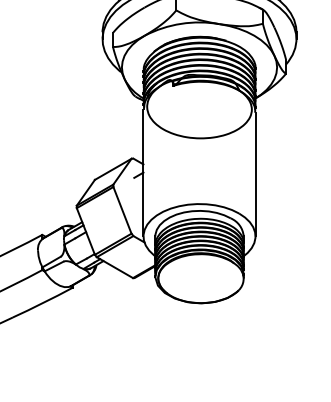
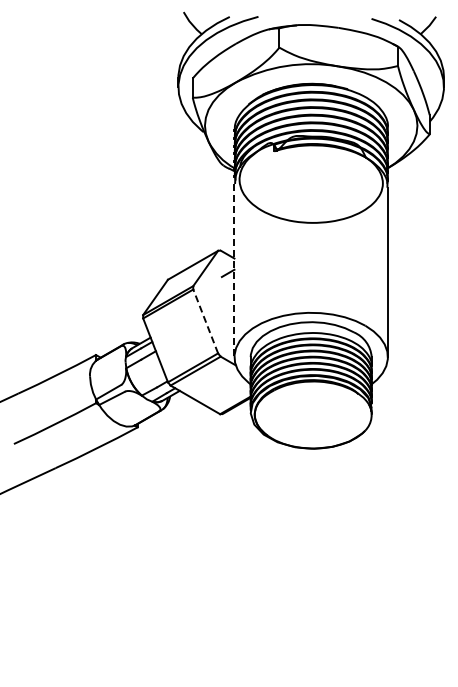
line: (143, 173) -> (234, 270), solid -> dashed
line: (122, 210) -> (205, 321), solid -> dashed

